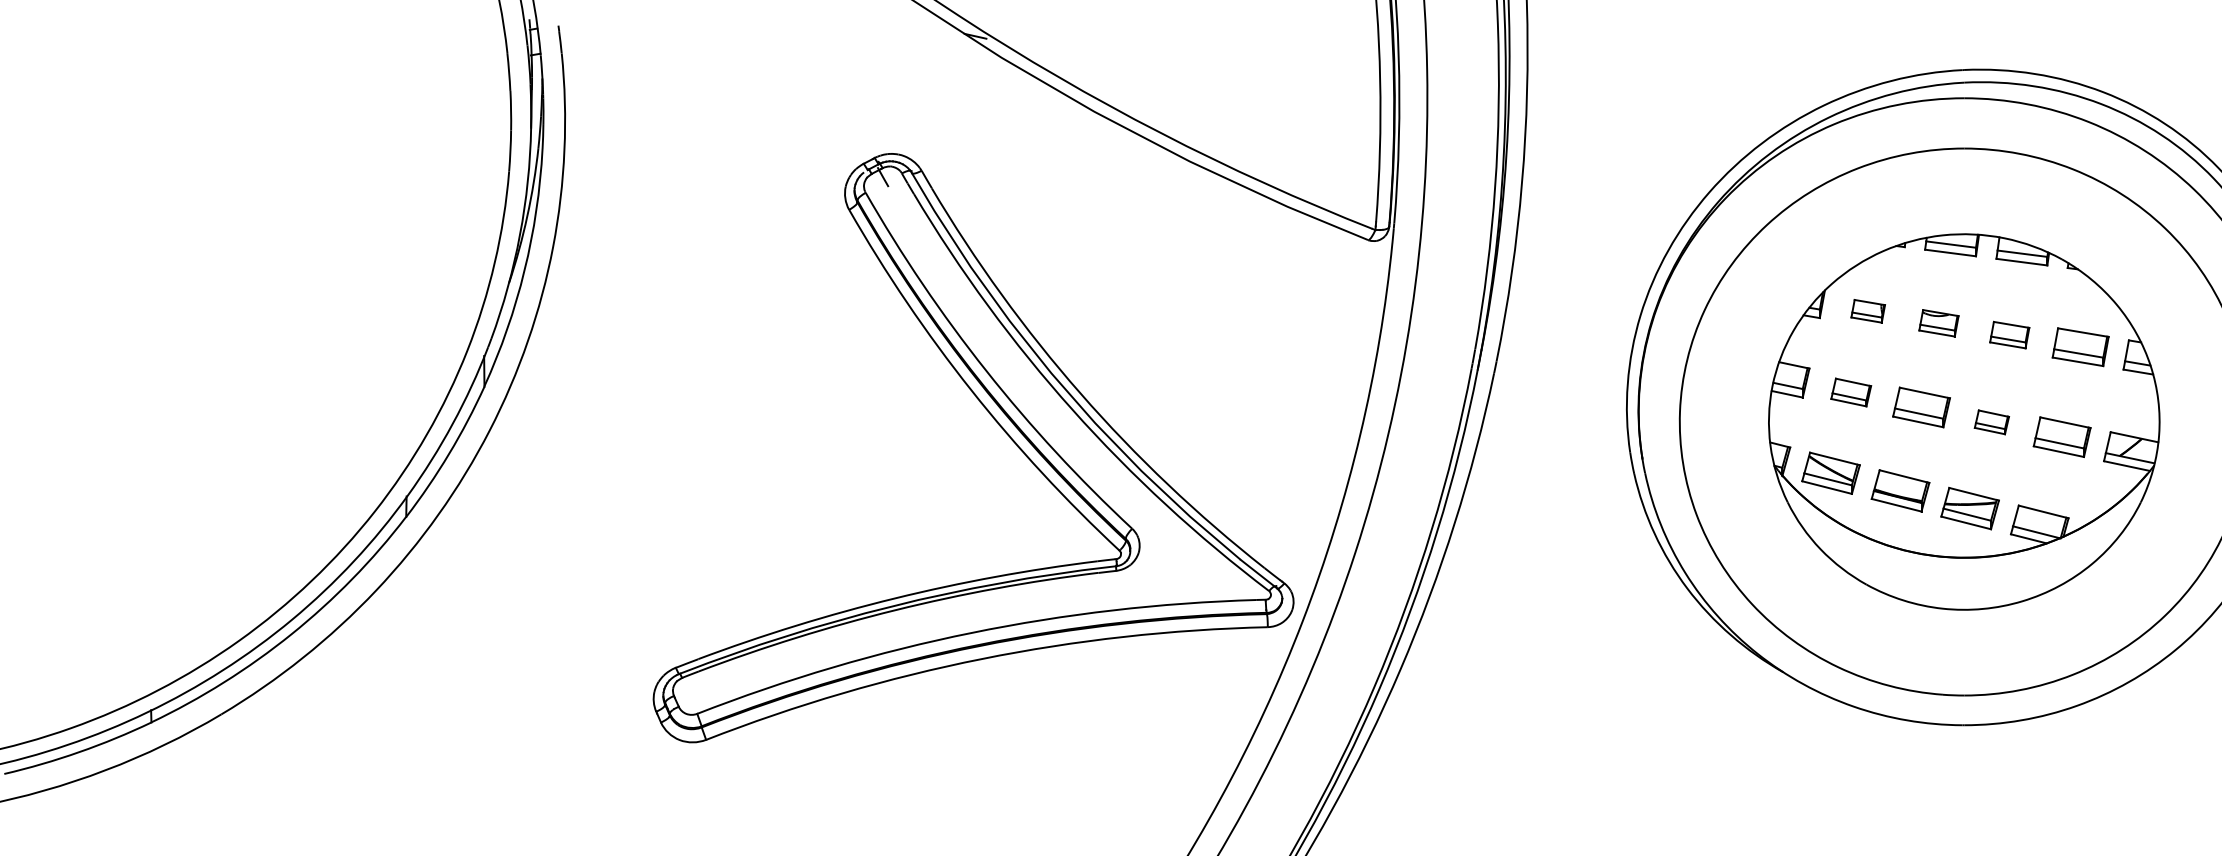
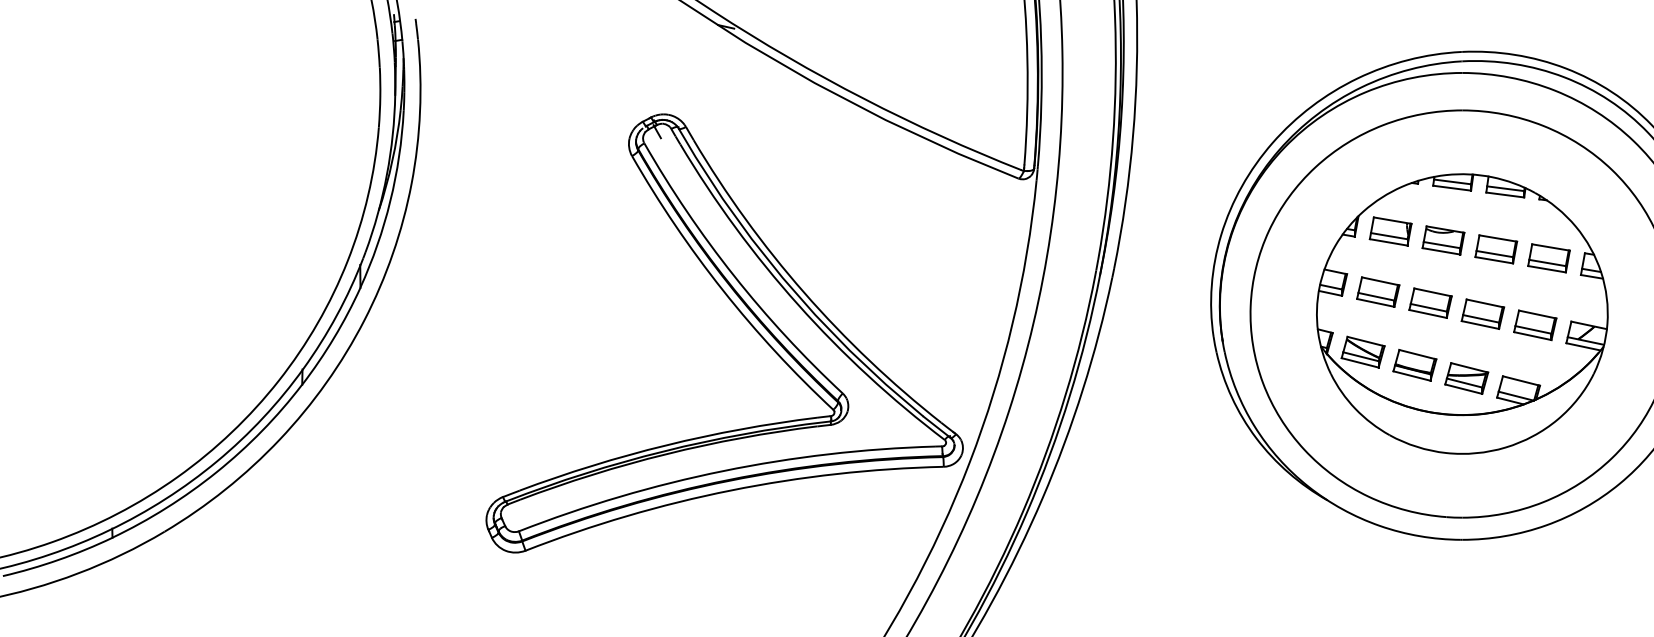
part: (1868, 311) -> (1391, 231), size x1.67
part: (1938, 323) -> (1443, 240), size x1.43
part: (2009, 334) -> (1496, 248), size x1.43
part: (1850, 392) -> (1377, 292), size x1.43
part: (1991, 422) -> (1482, 314), size x1.67

